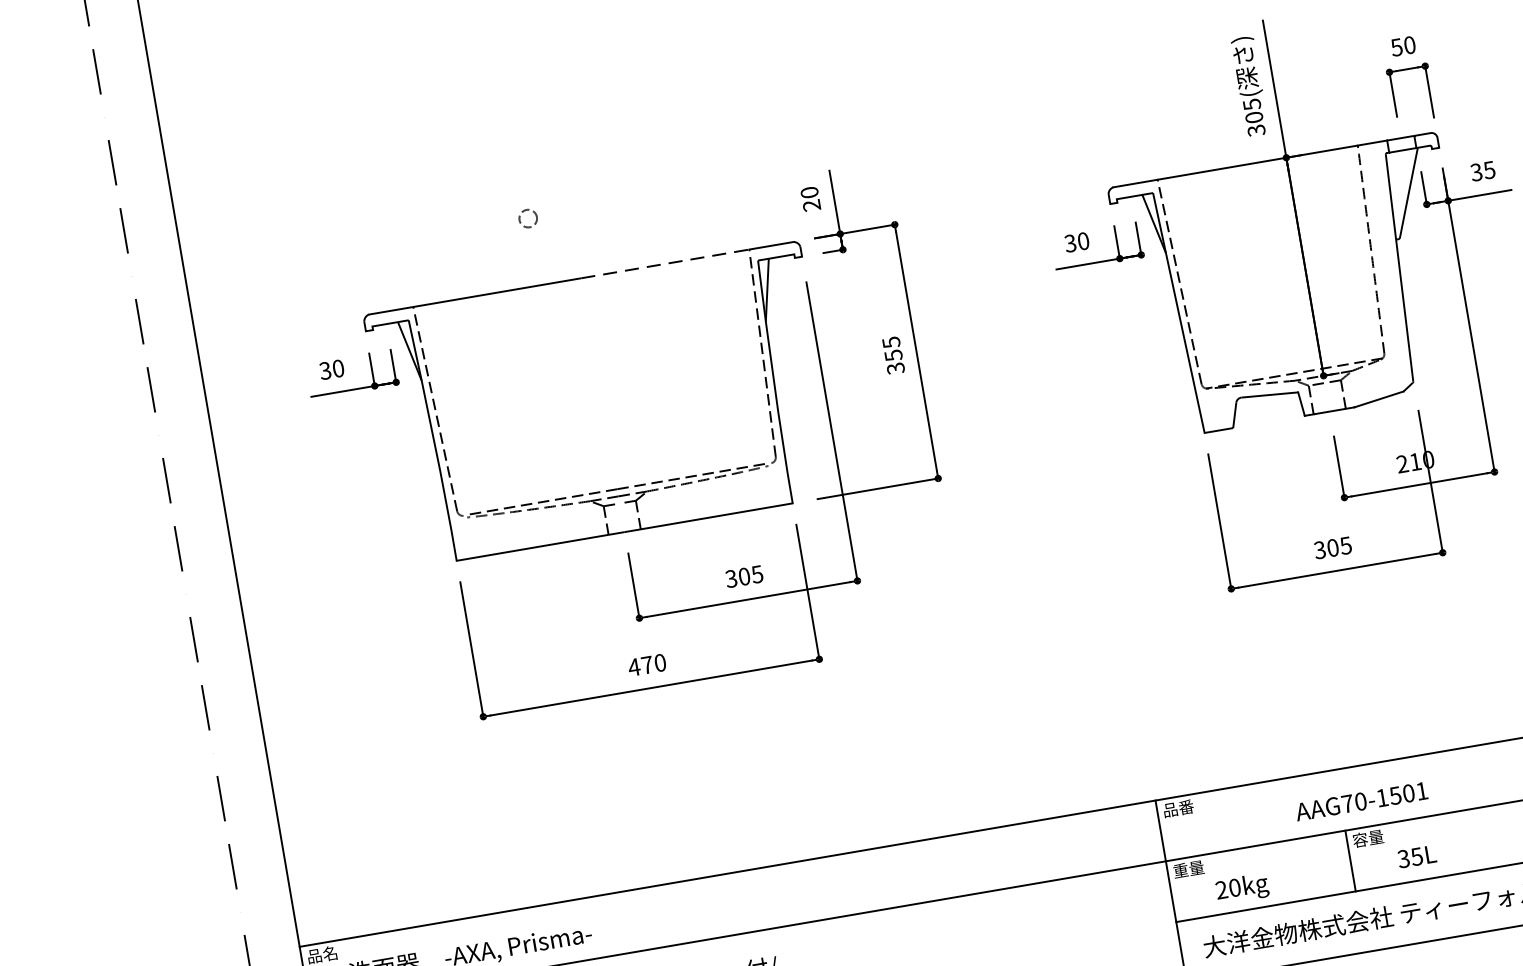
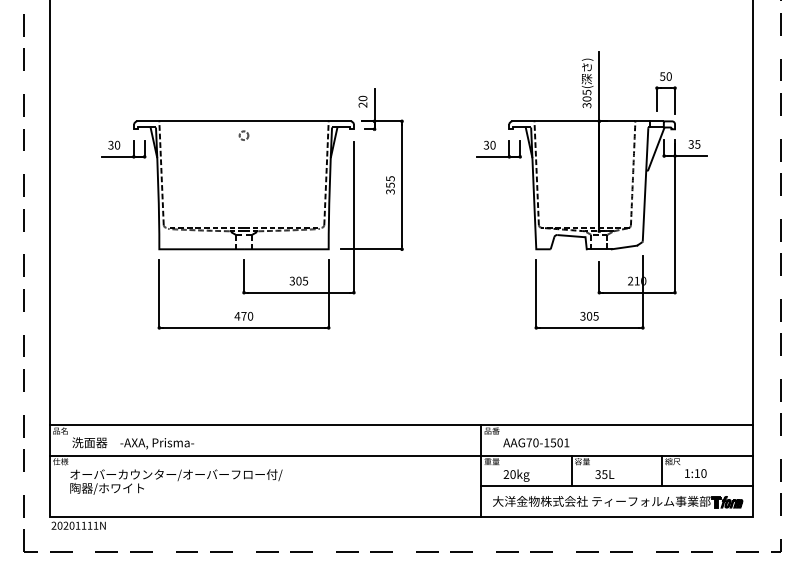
circle: (527, 218) -> (243, 135), moved
line: (665, 264) -> (286, 121), dashed -> solid
text: (1361, 800) -> (536, 442), moved

